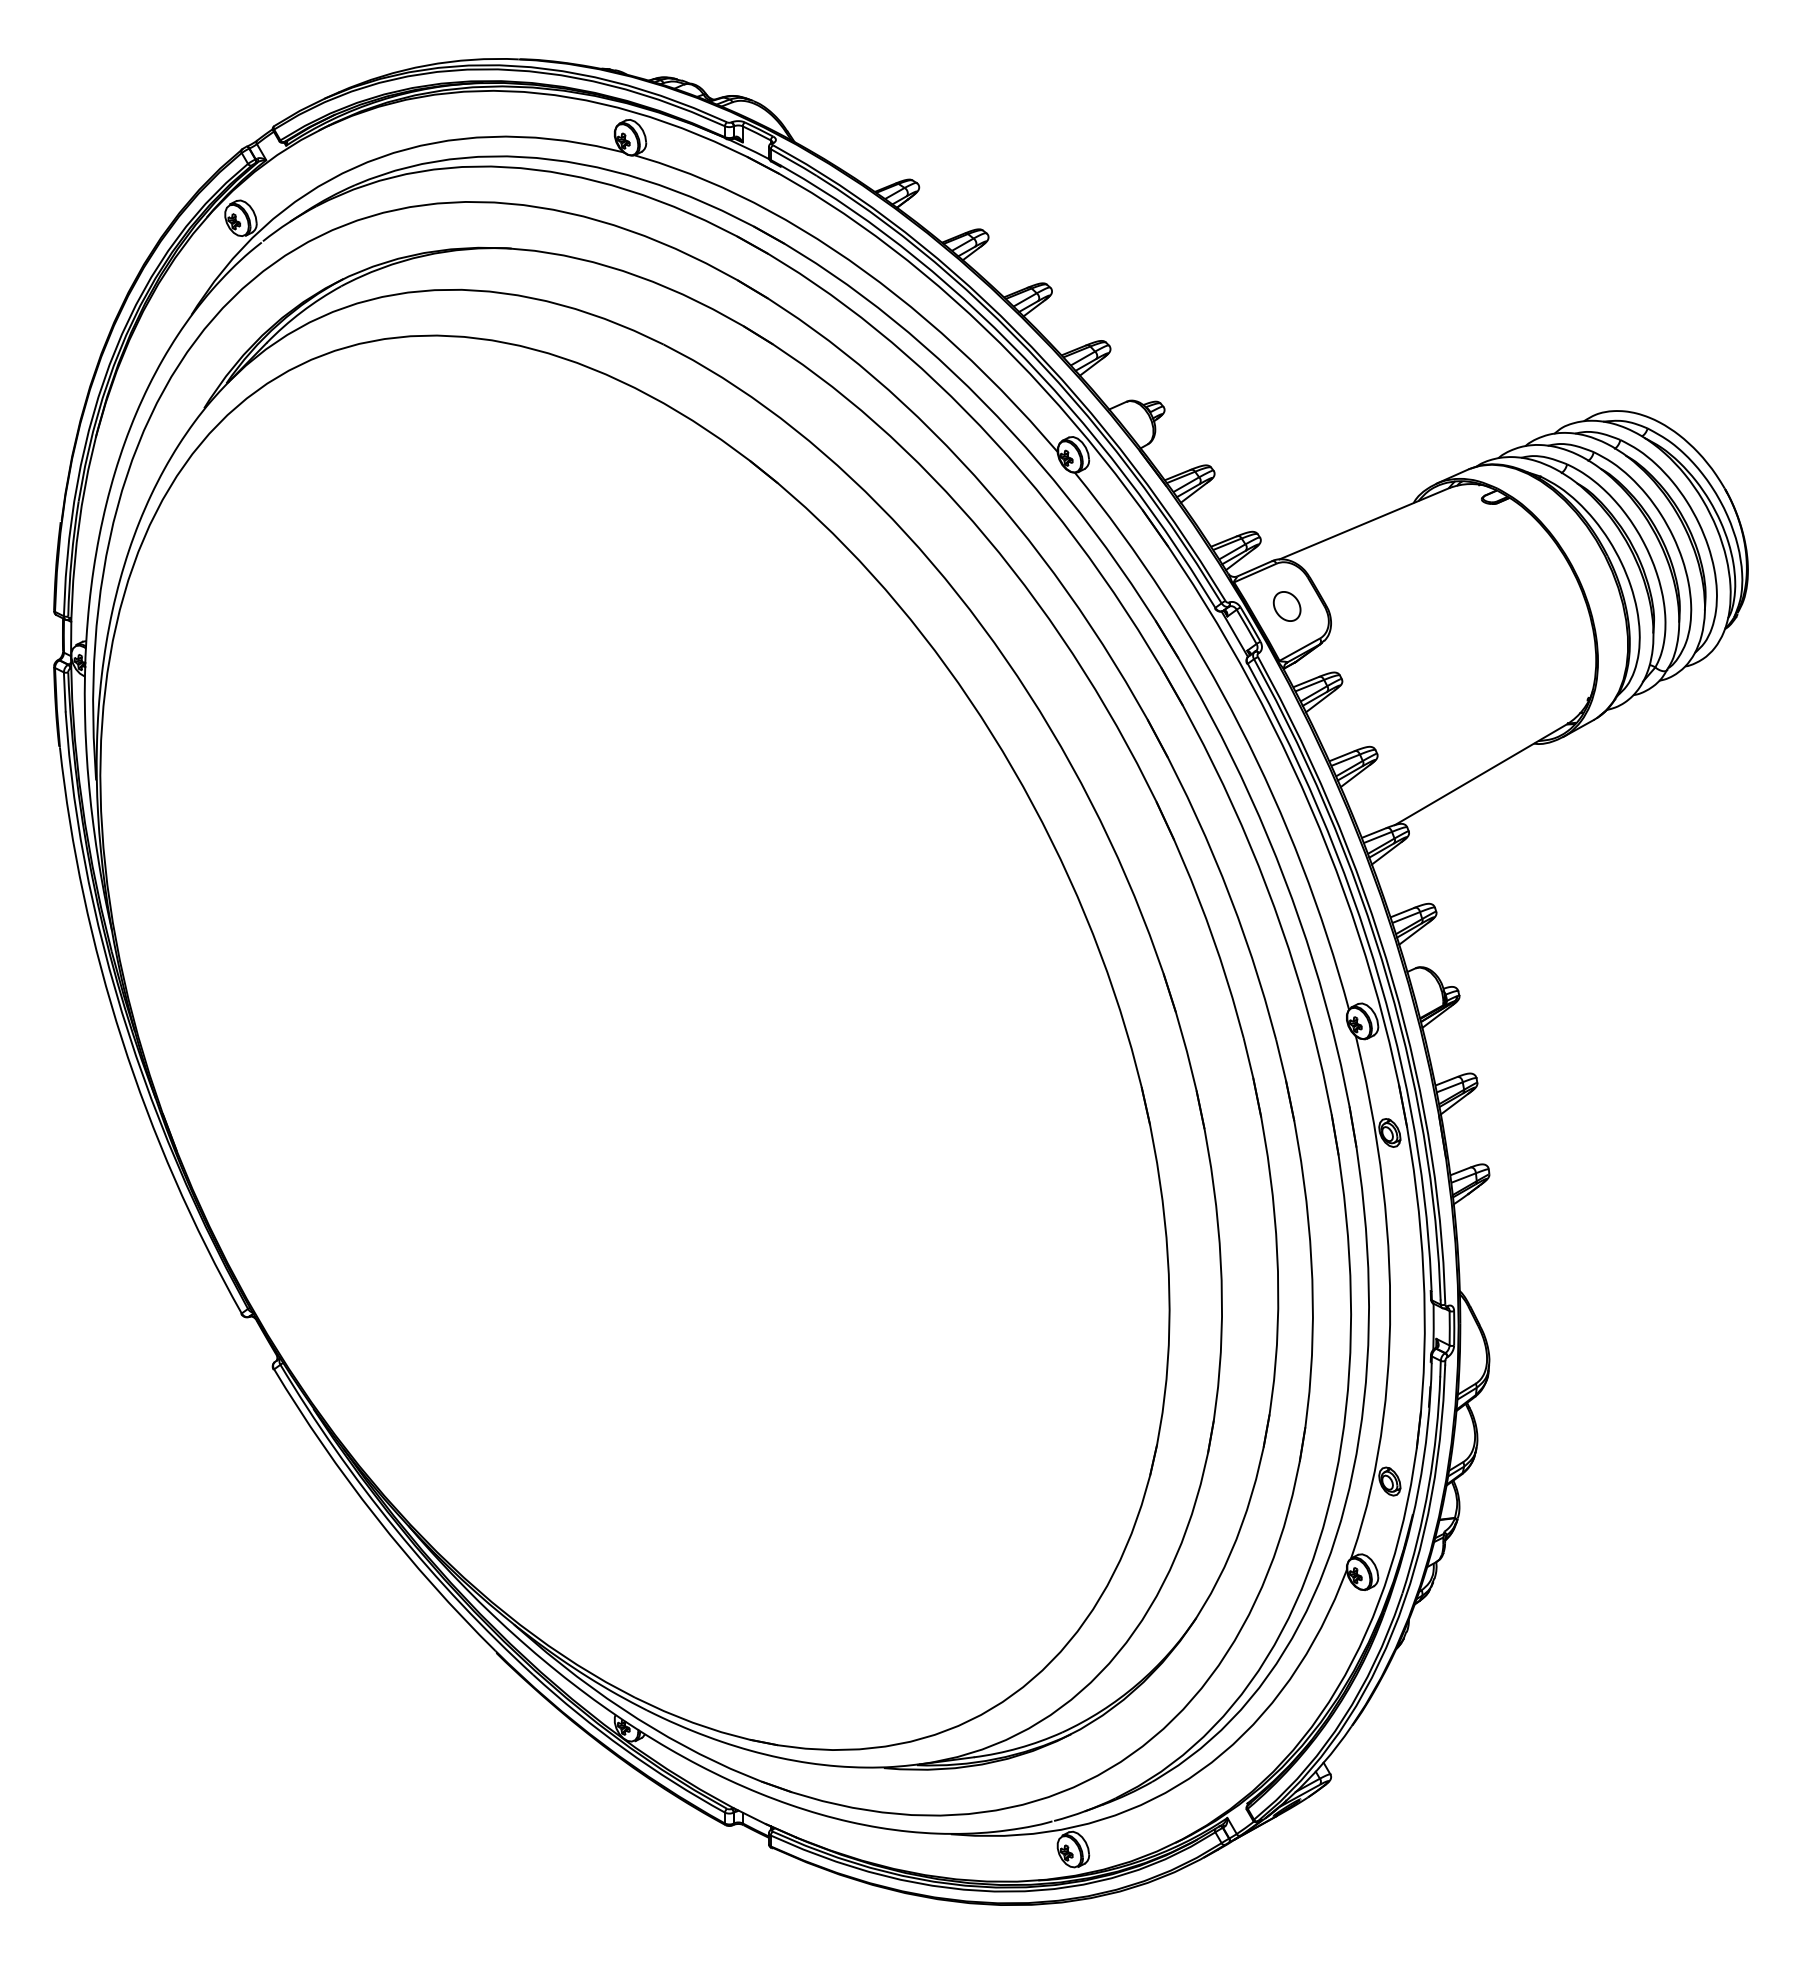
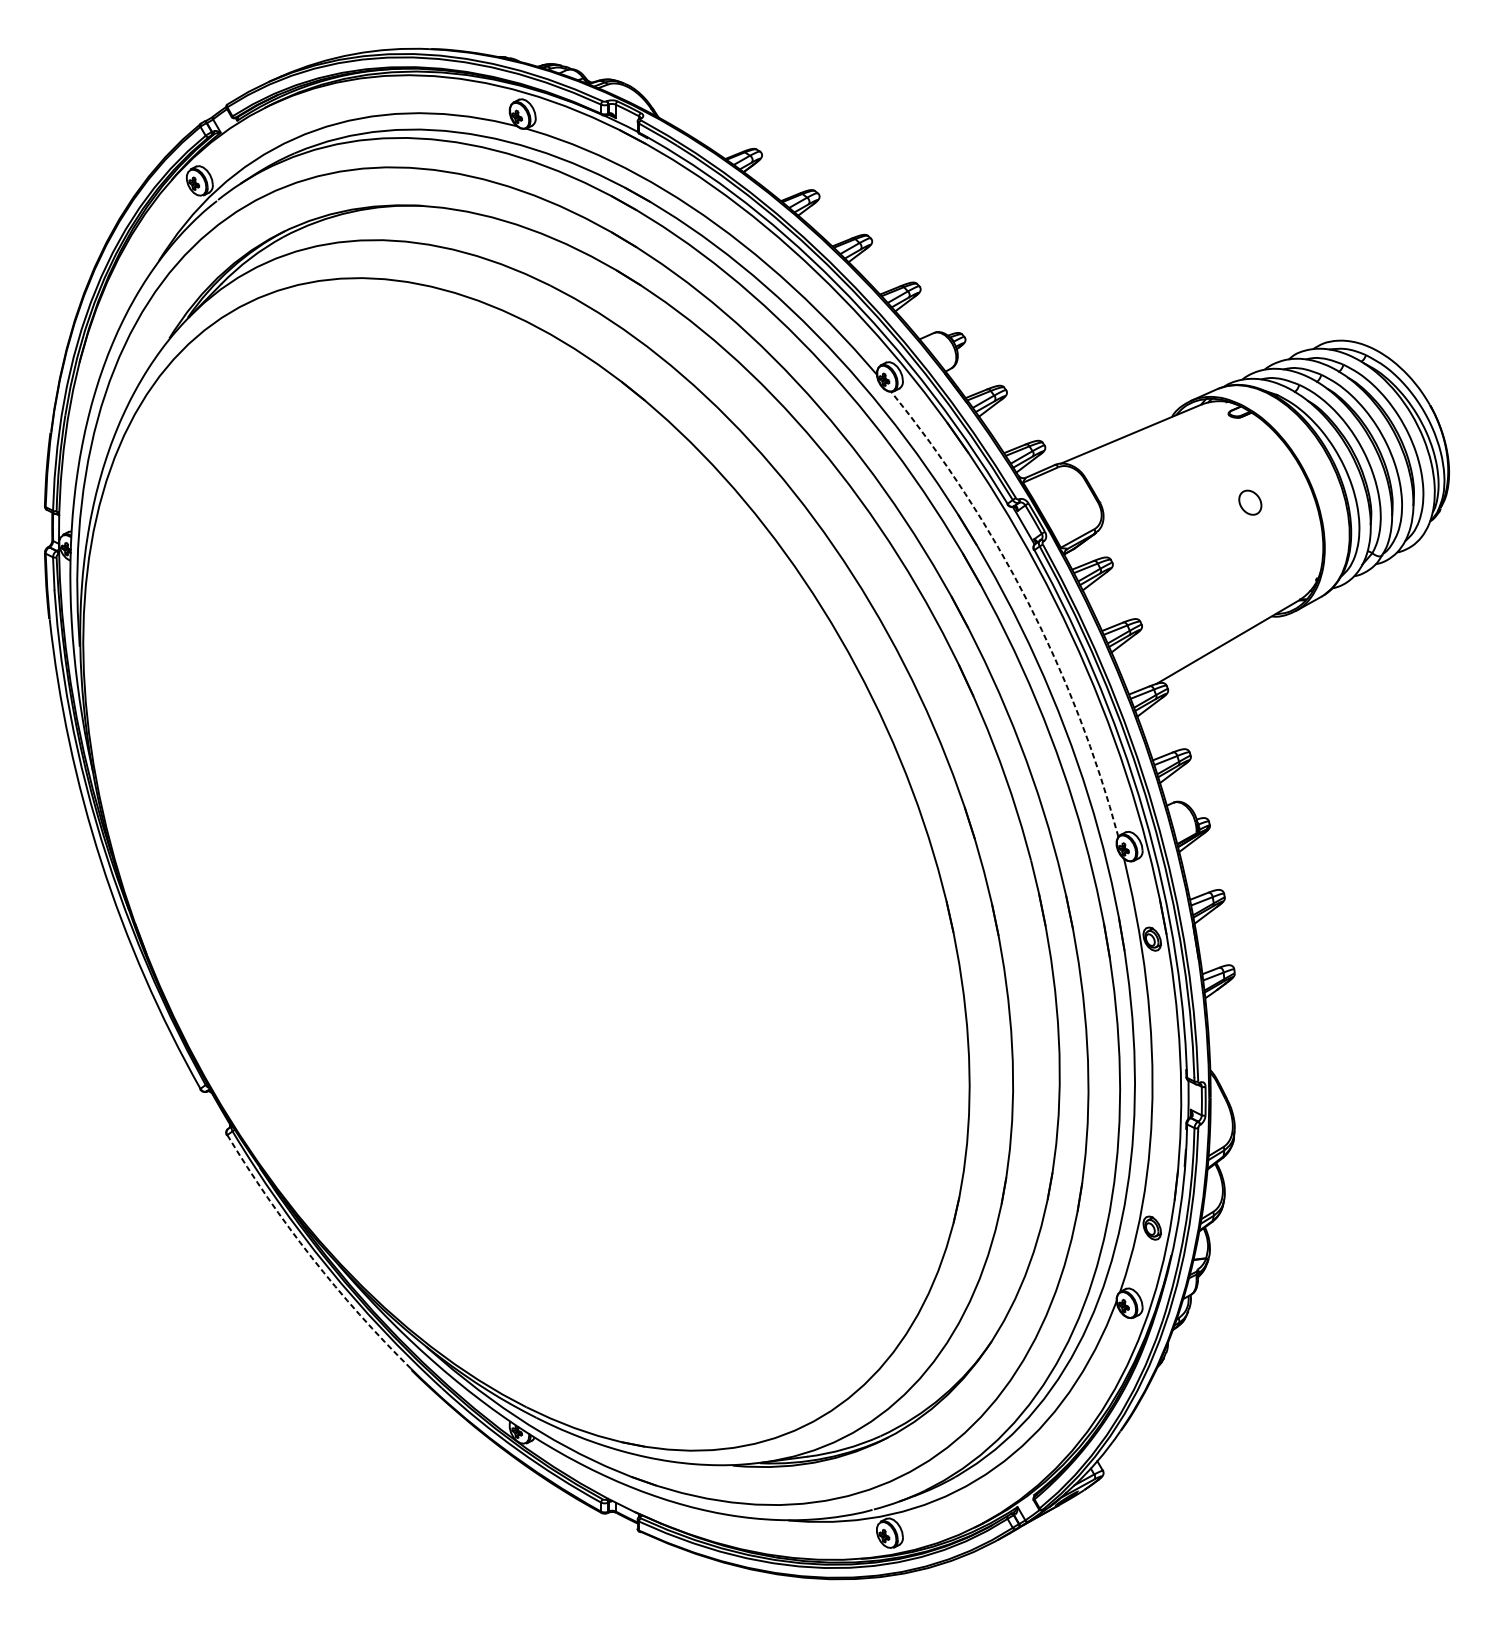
part: (1286, 606) -> (1249, 502), moved
arc: (1240, 726) -> (1028, 602), solid -> dashed
arc: (376, 1517) -> (312, 1257), solid -> dashed

